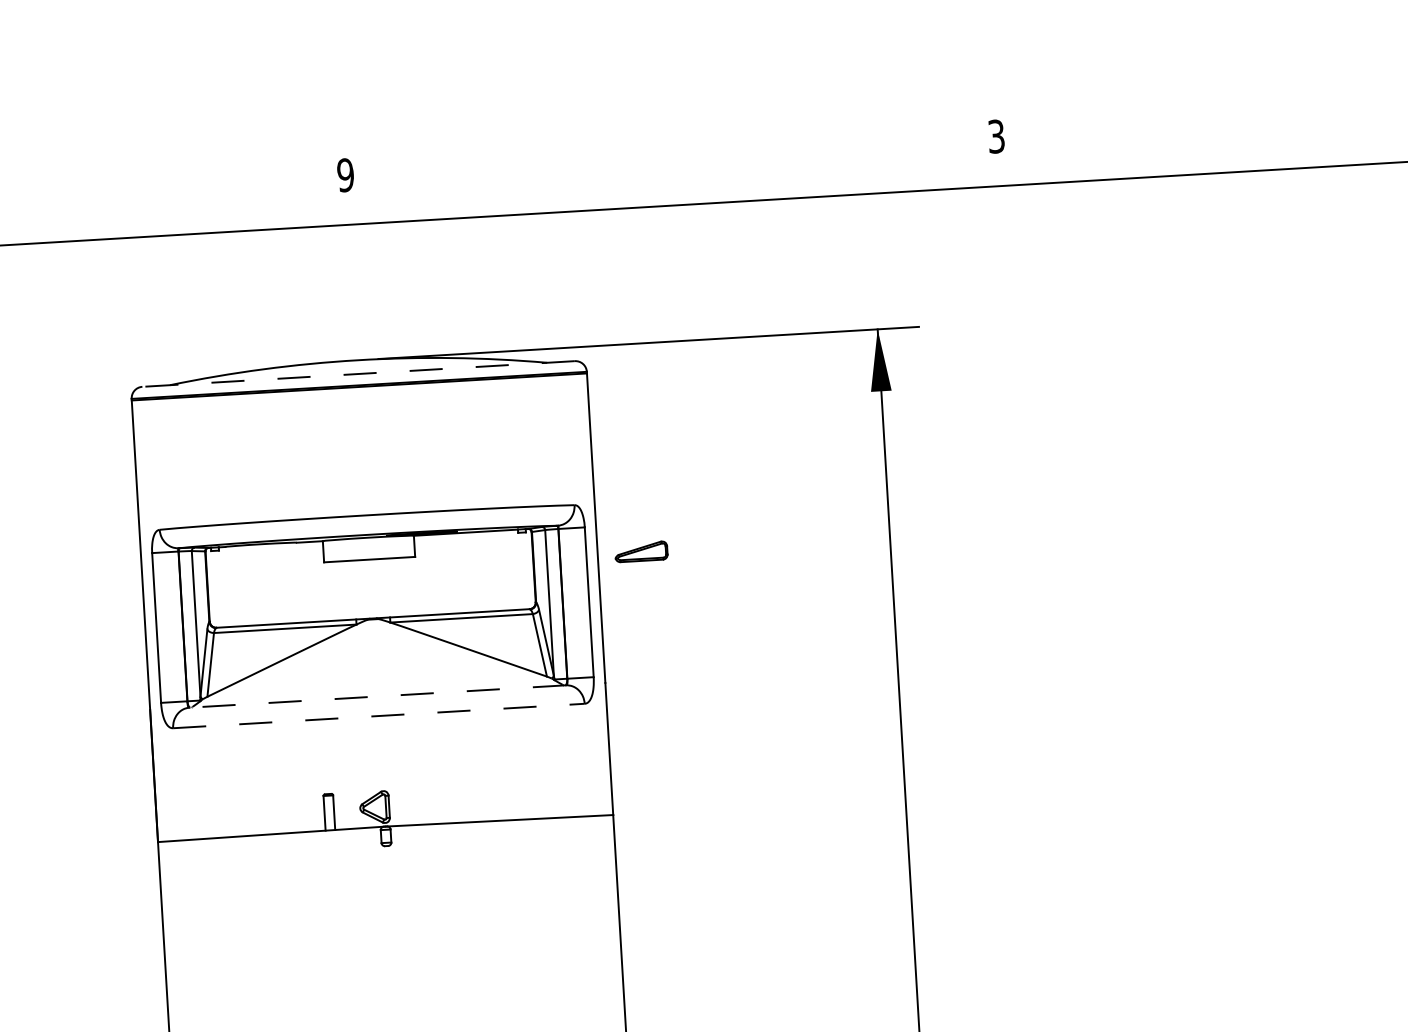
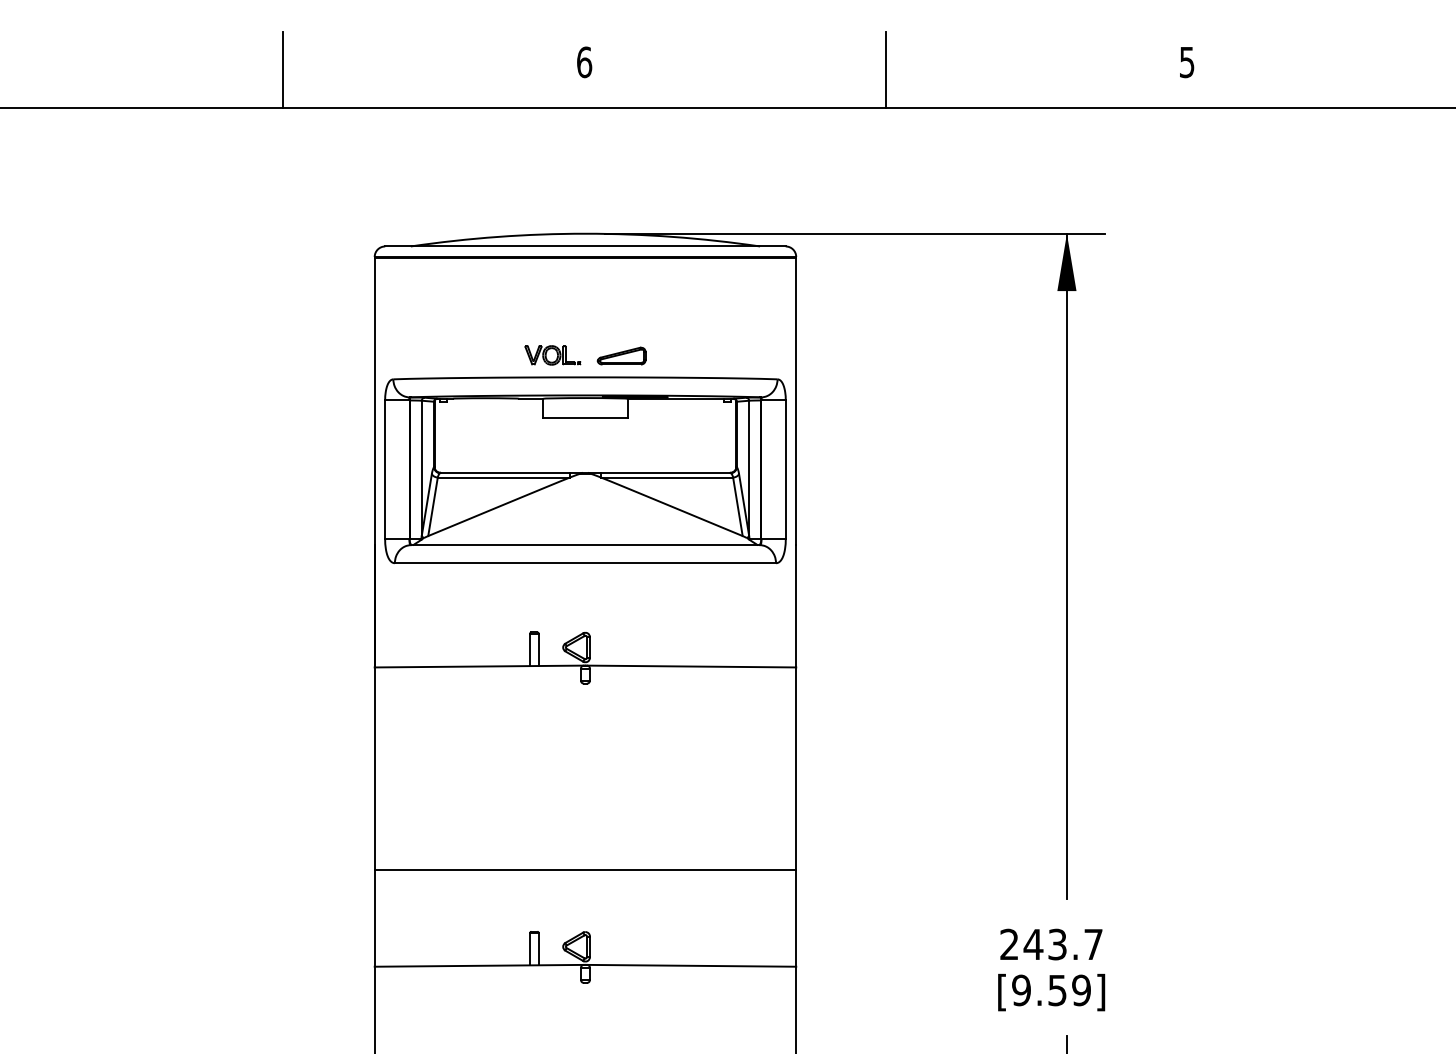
text: (996, 135) -> (1187, 61), 3 -> 5
line: (671, 163) -> (885, 69), added
text: (345, 175) -> (584, 62), 9 -> 6
line: (21, 202) -> (283, 69), added
line: (357, 374) -> (584, 246), dashed -> solid
part: (330, 493) -> (552, 355), added
part: (641, 551) -> (621, 355), moved
line: (376, 696) -> (584, 545), dashed -> solid
line: (378, 716) -> (585, 563), dashed -> solid

